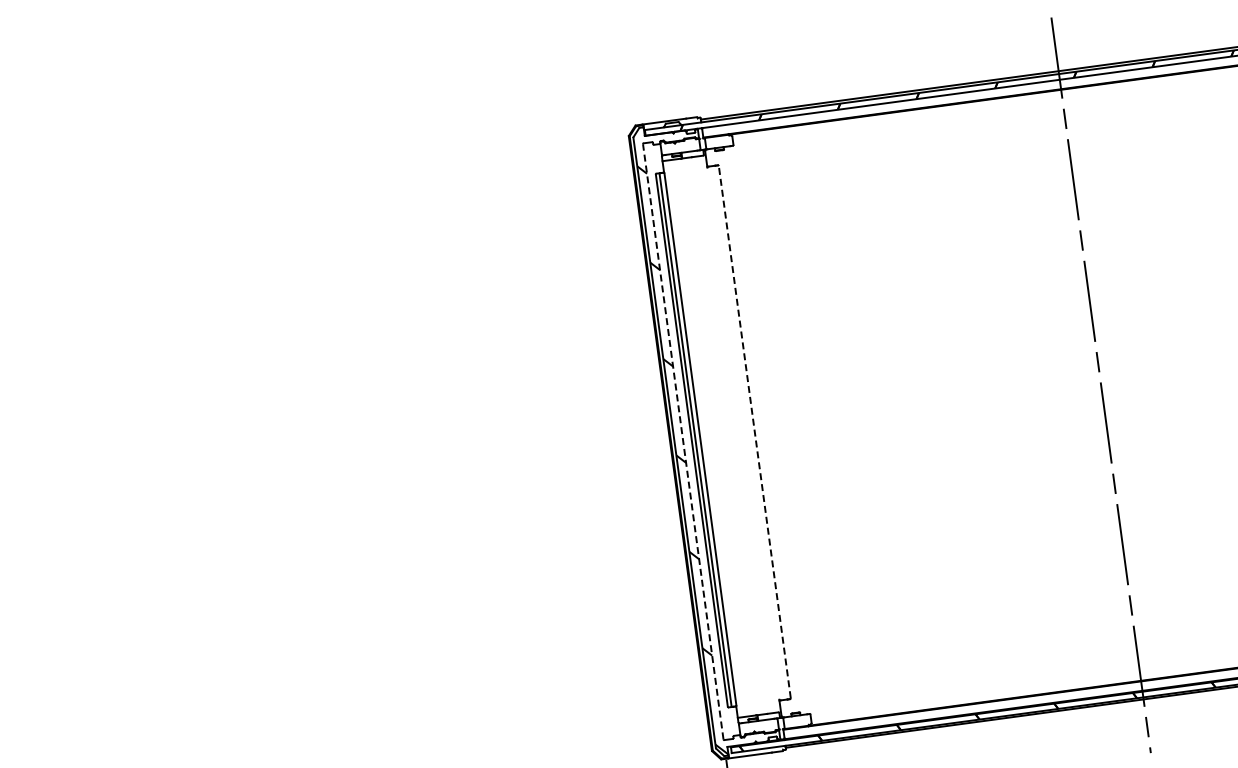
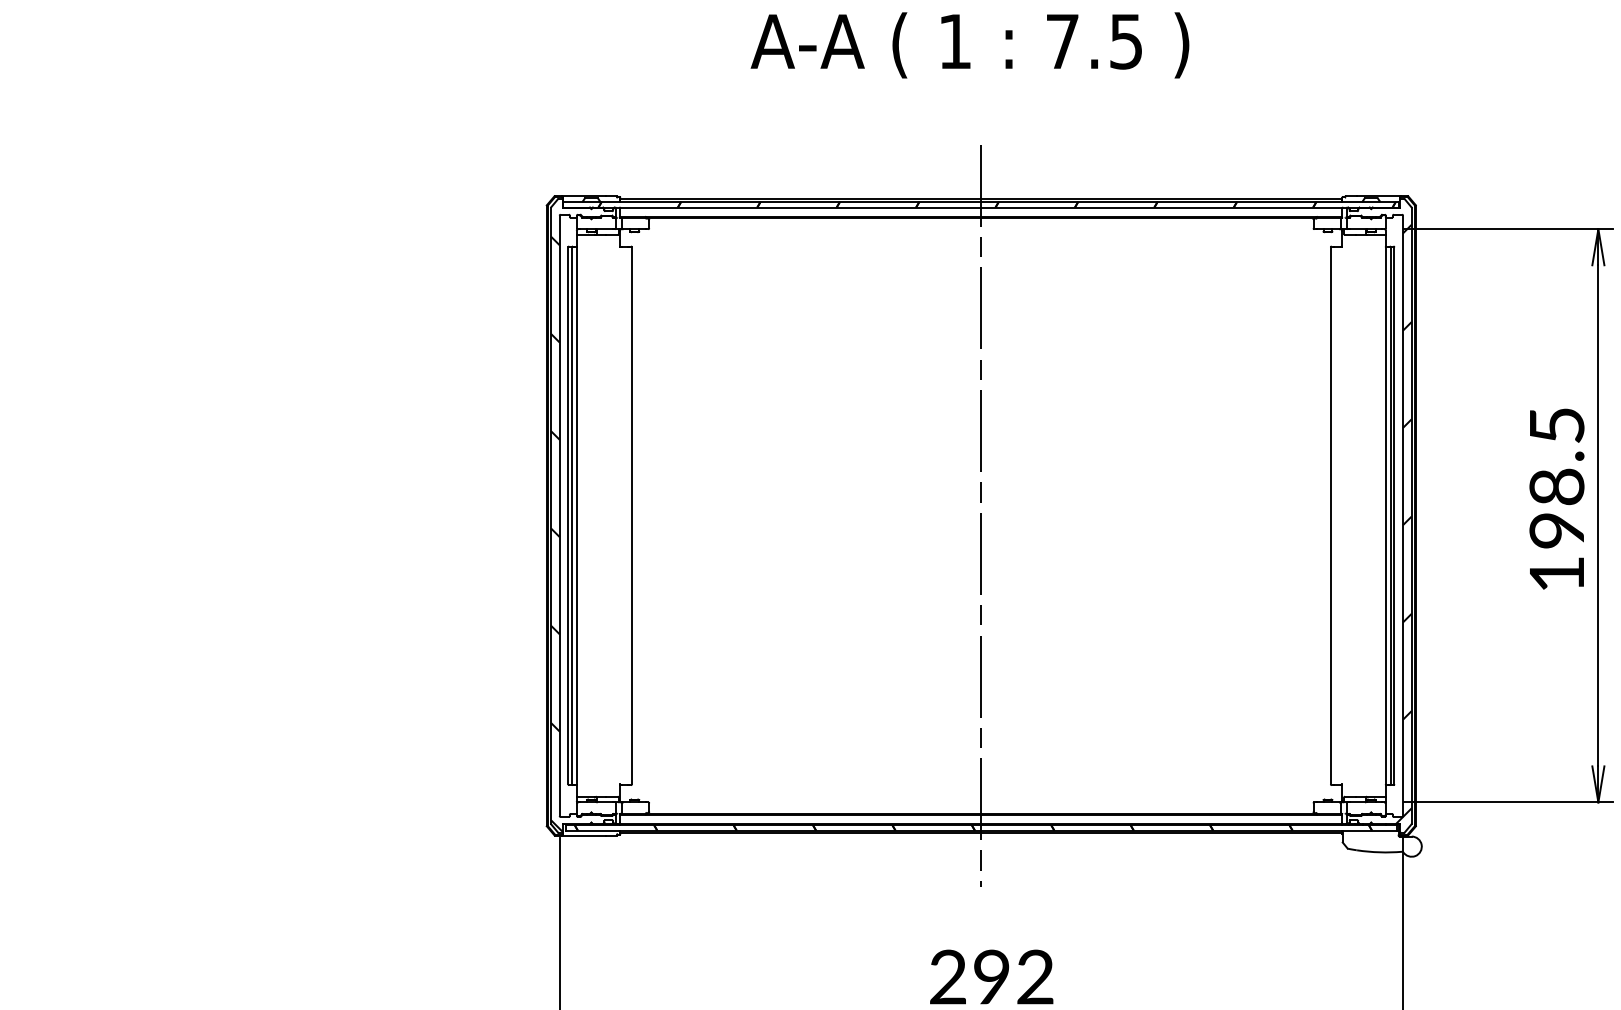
line: (754, 431) -> (631, 515), dashed -> solid
line: (683, 441) -> (559, 515), dashed -> solid

